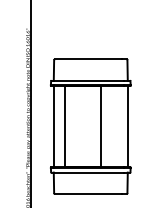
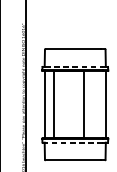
line: (89, 80) -> (74, 66), solid -> dashed
line: (89, 172) -> (74, 142), solid -> dashed

